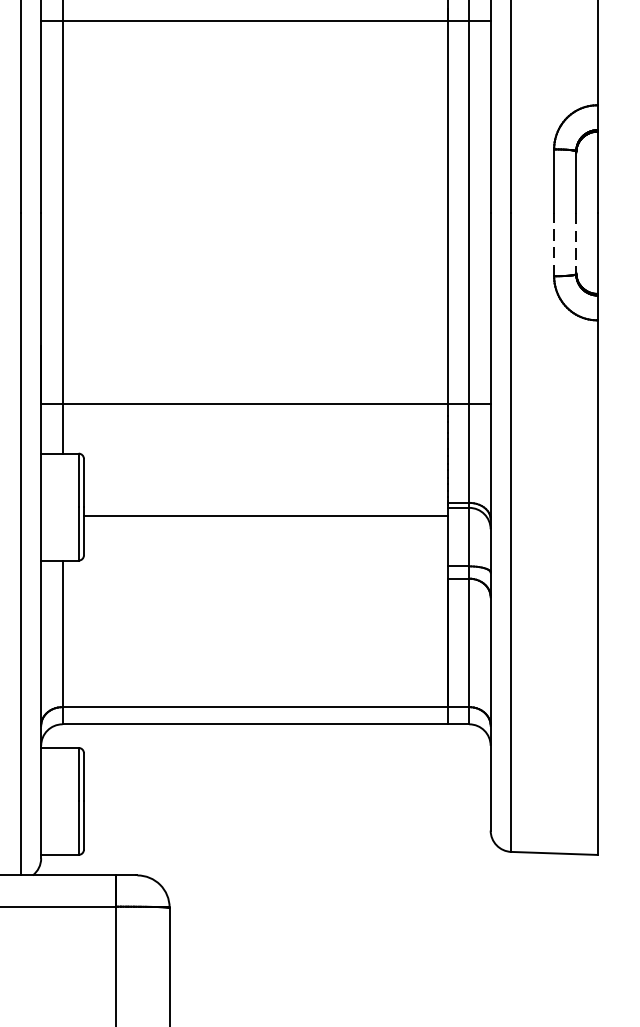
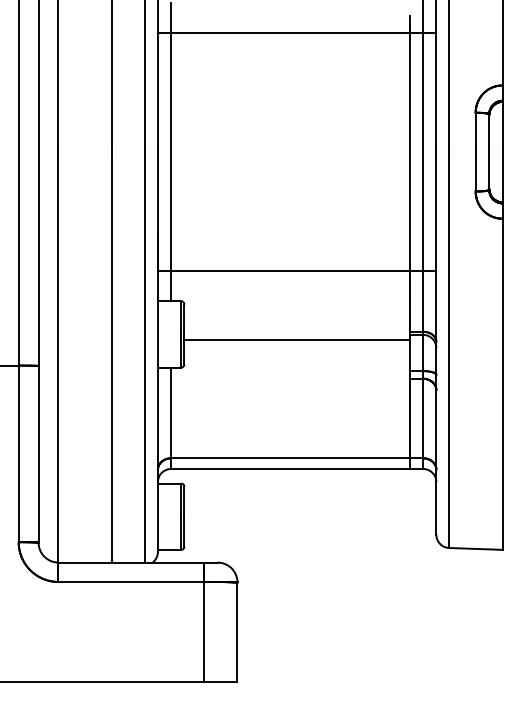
line: (553, 244) -> (475, 171), dashed -> solid
line: (576, 244) -> (489, 171), dashed -> solid

